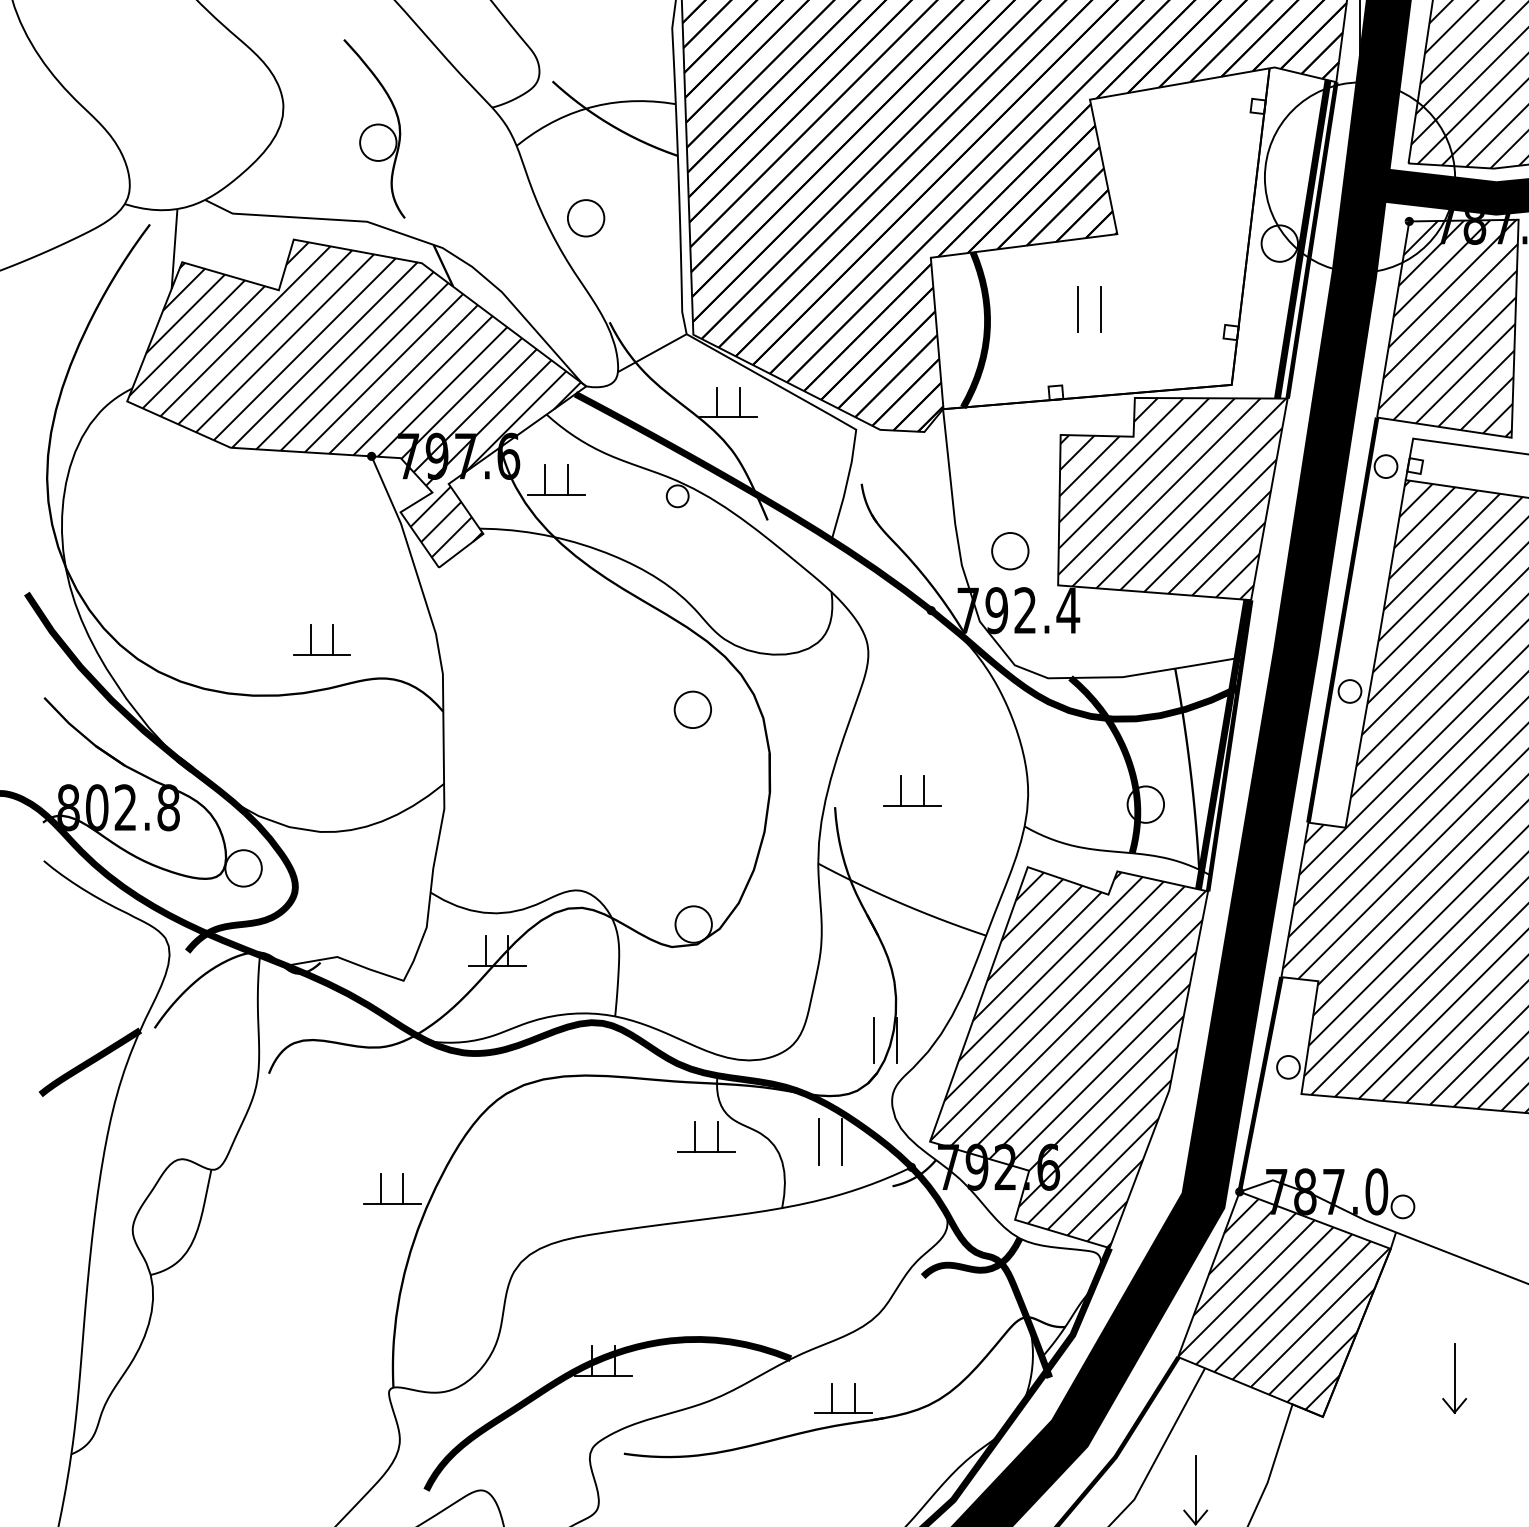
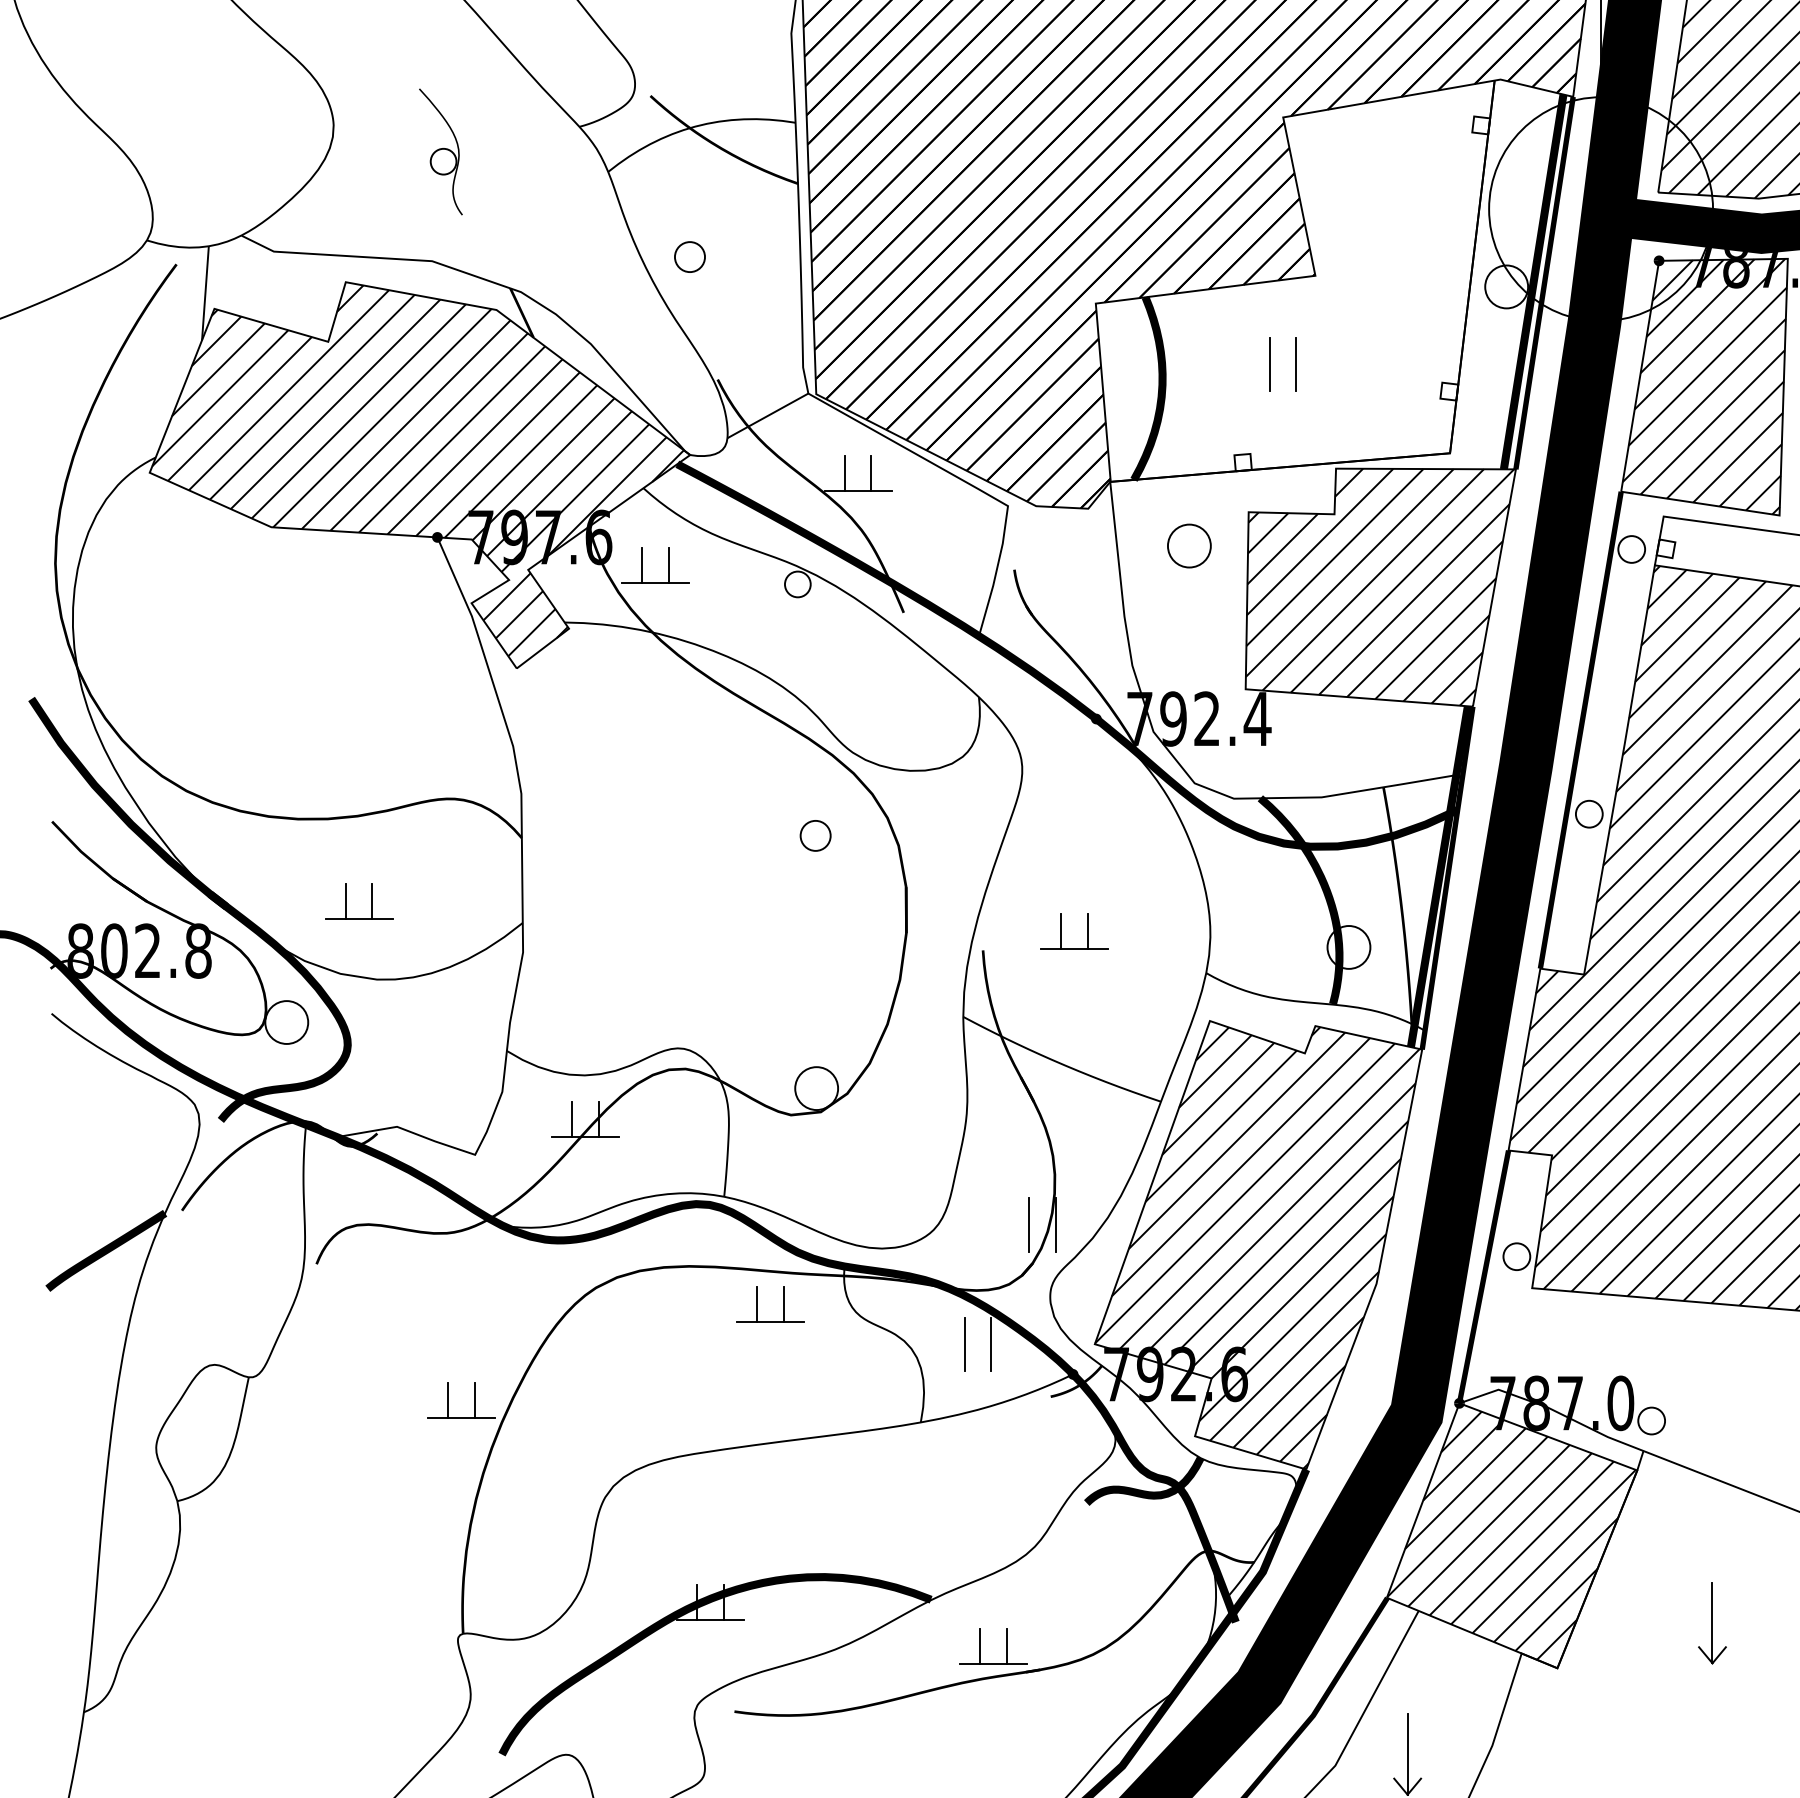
part: (374, 128) -> (440, 151), size x0.6
part: (585, 217) -> (689, 256), size x0.7
part: (1010, 550) -> (1189, 545), moved
part: (332, 639) -> (371, 901), moved
part: (692, 709) -> (815, 835), size x0.7
part: (696, 1136) -> (757, 1304), moved

